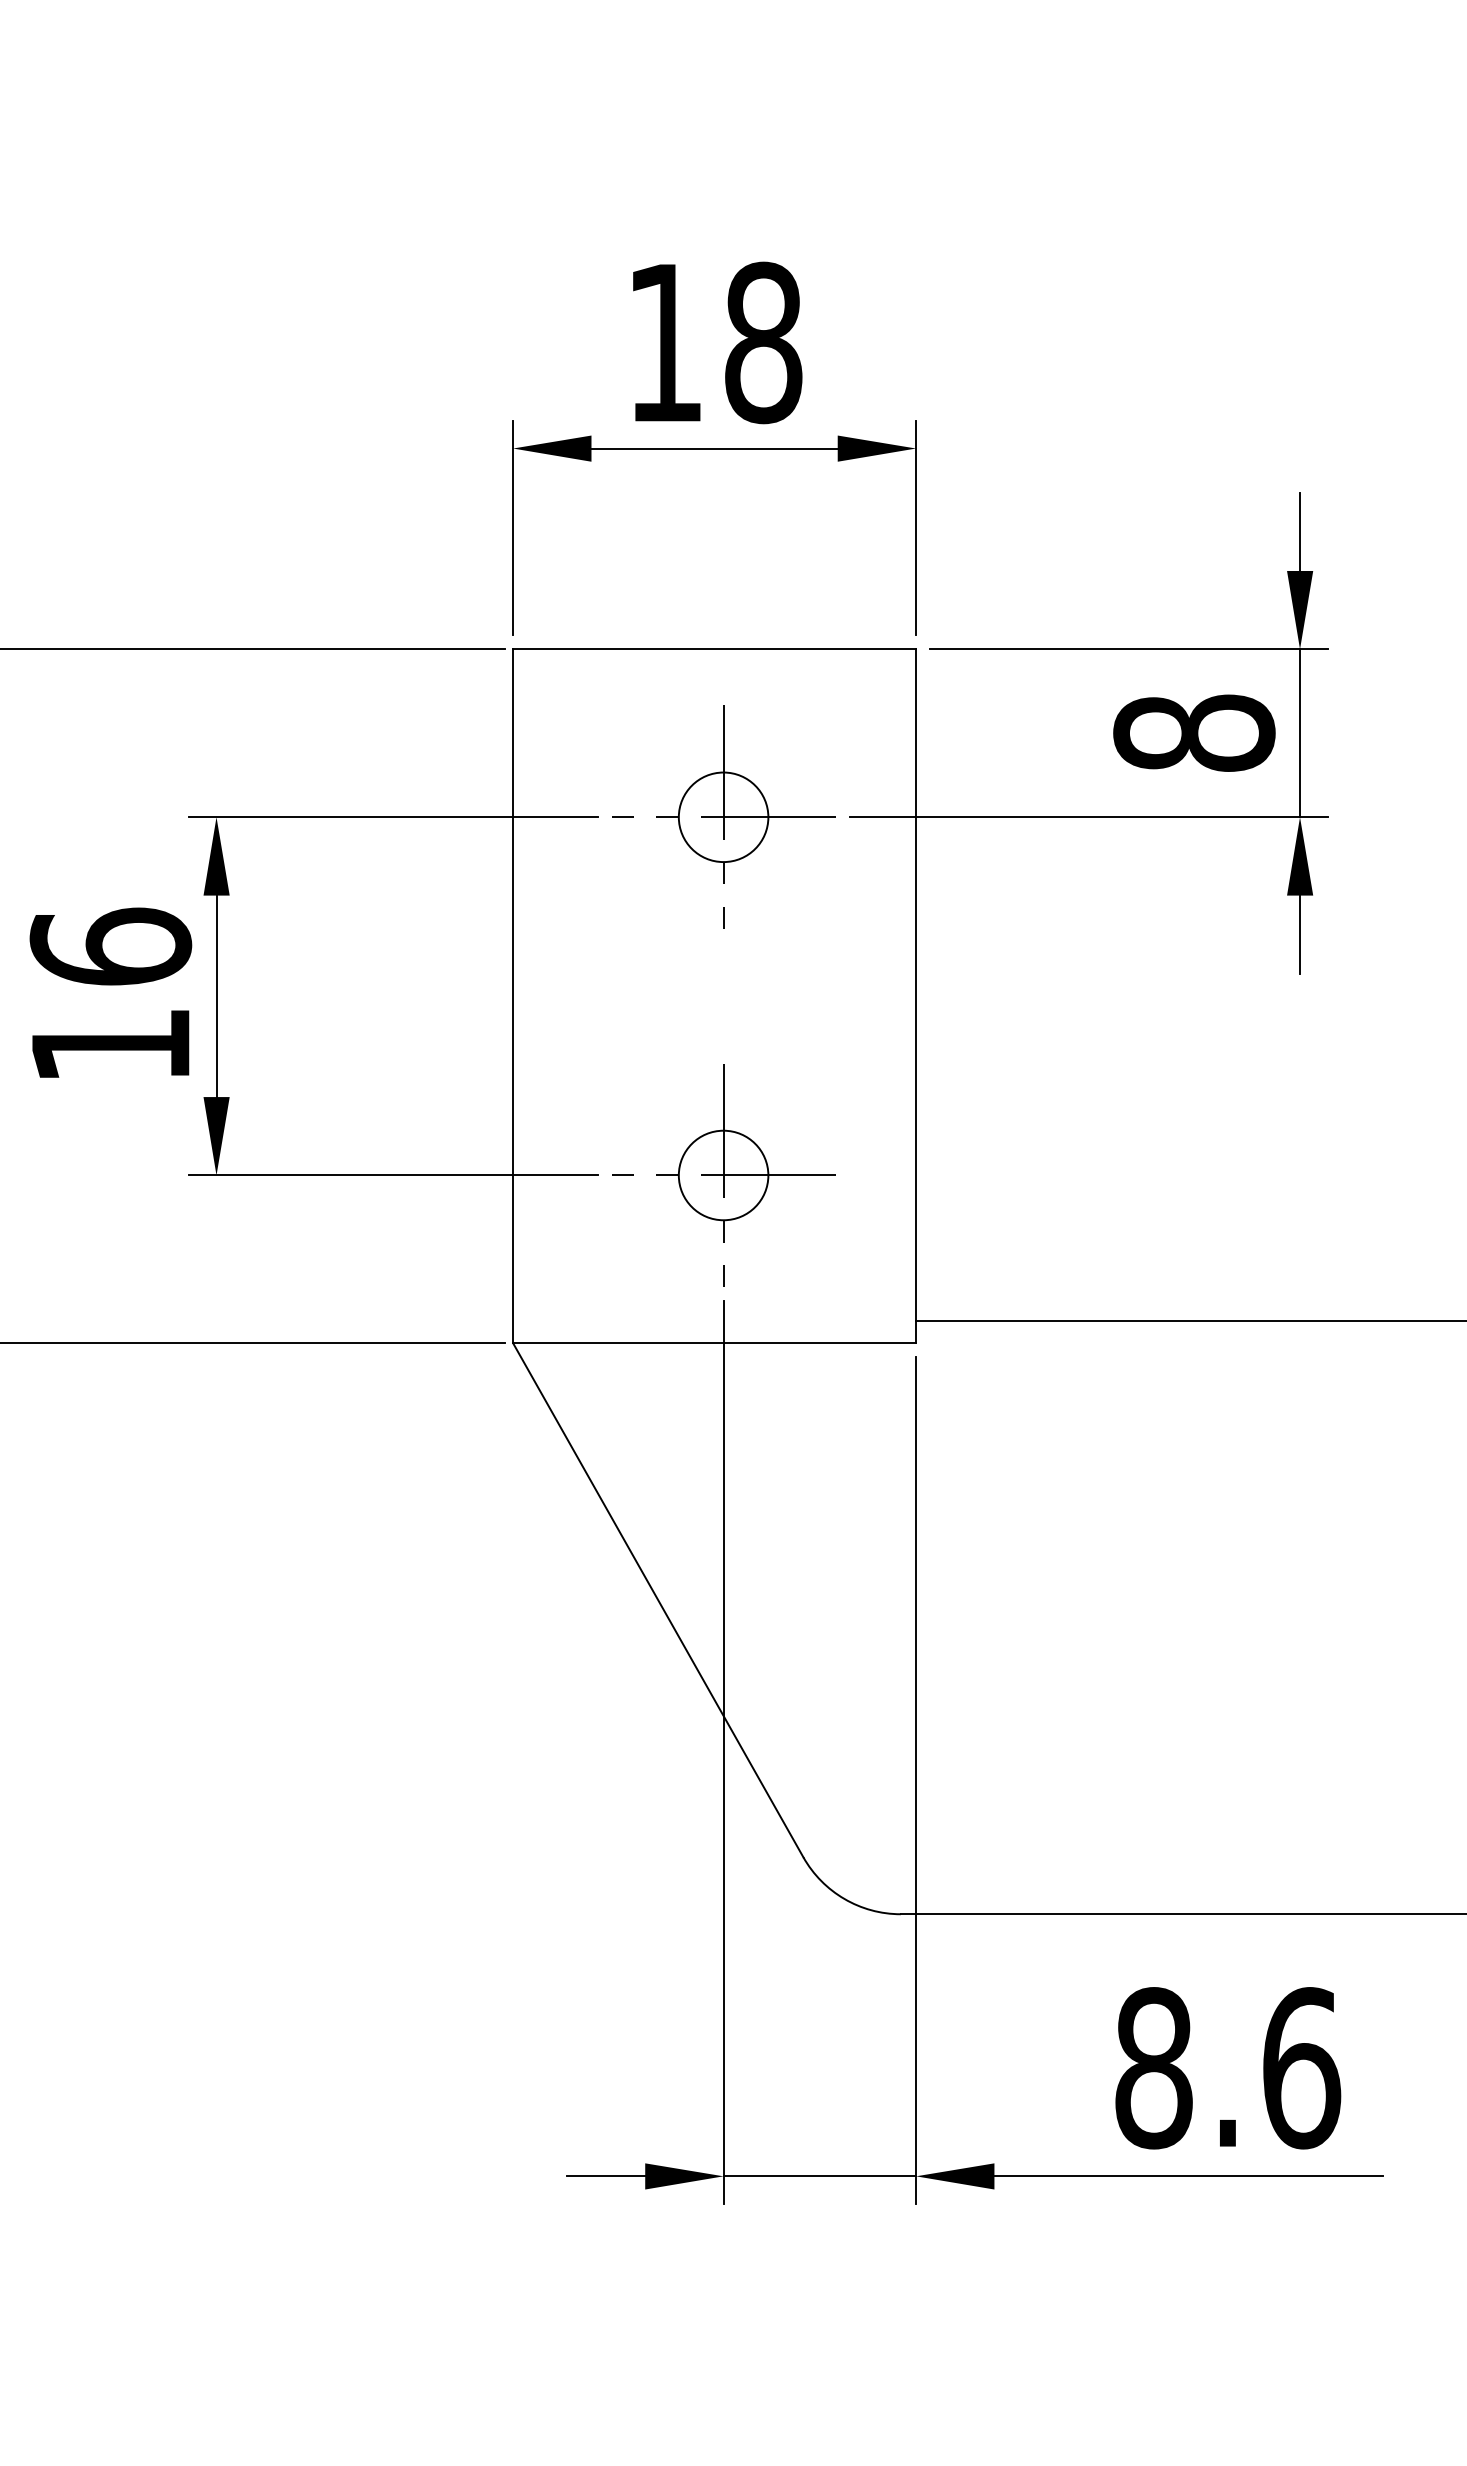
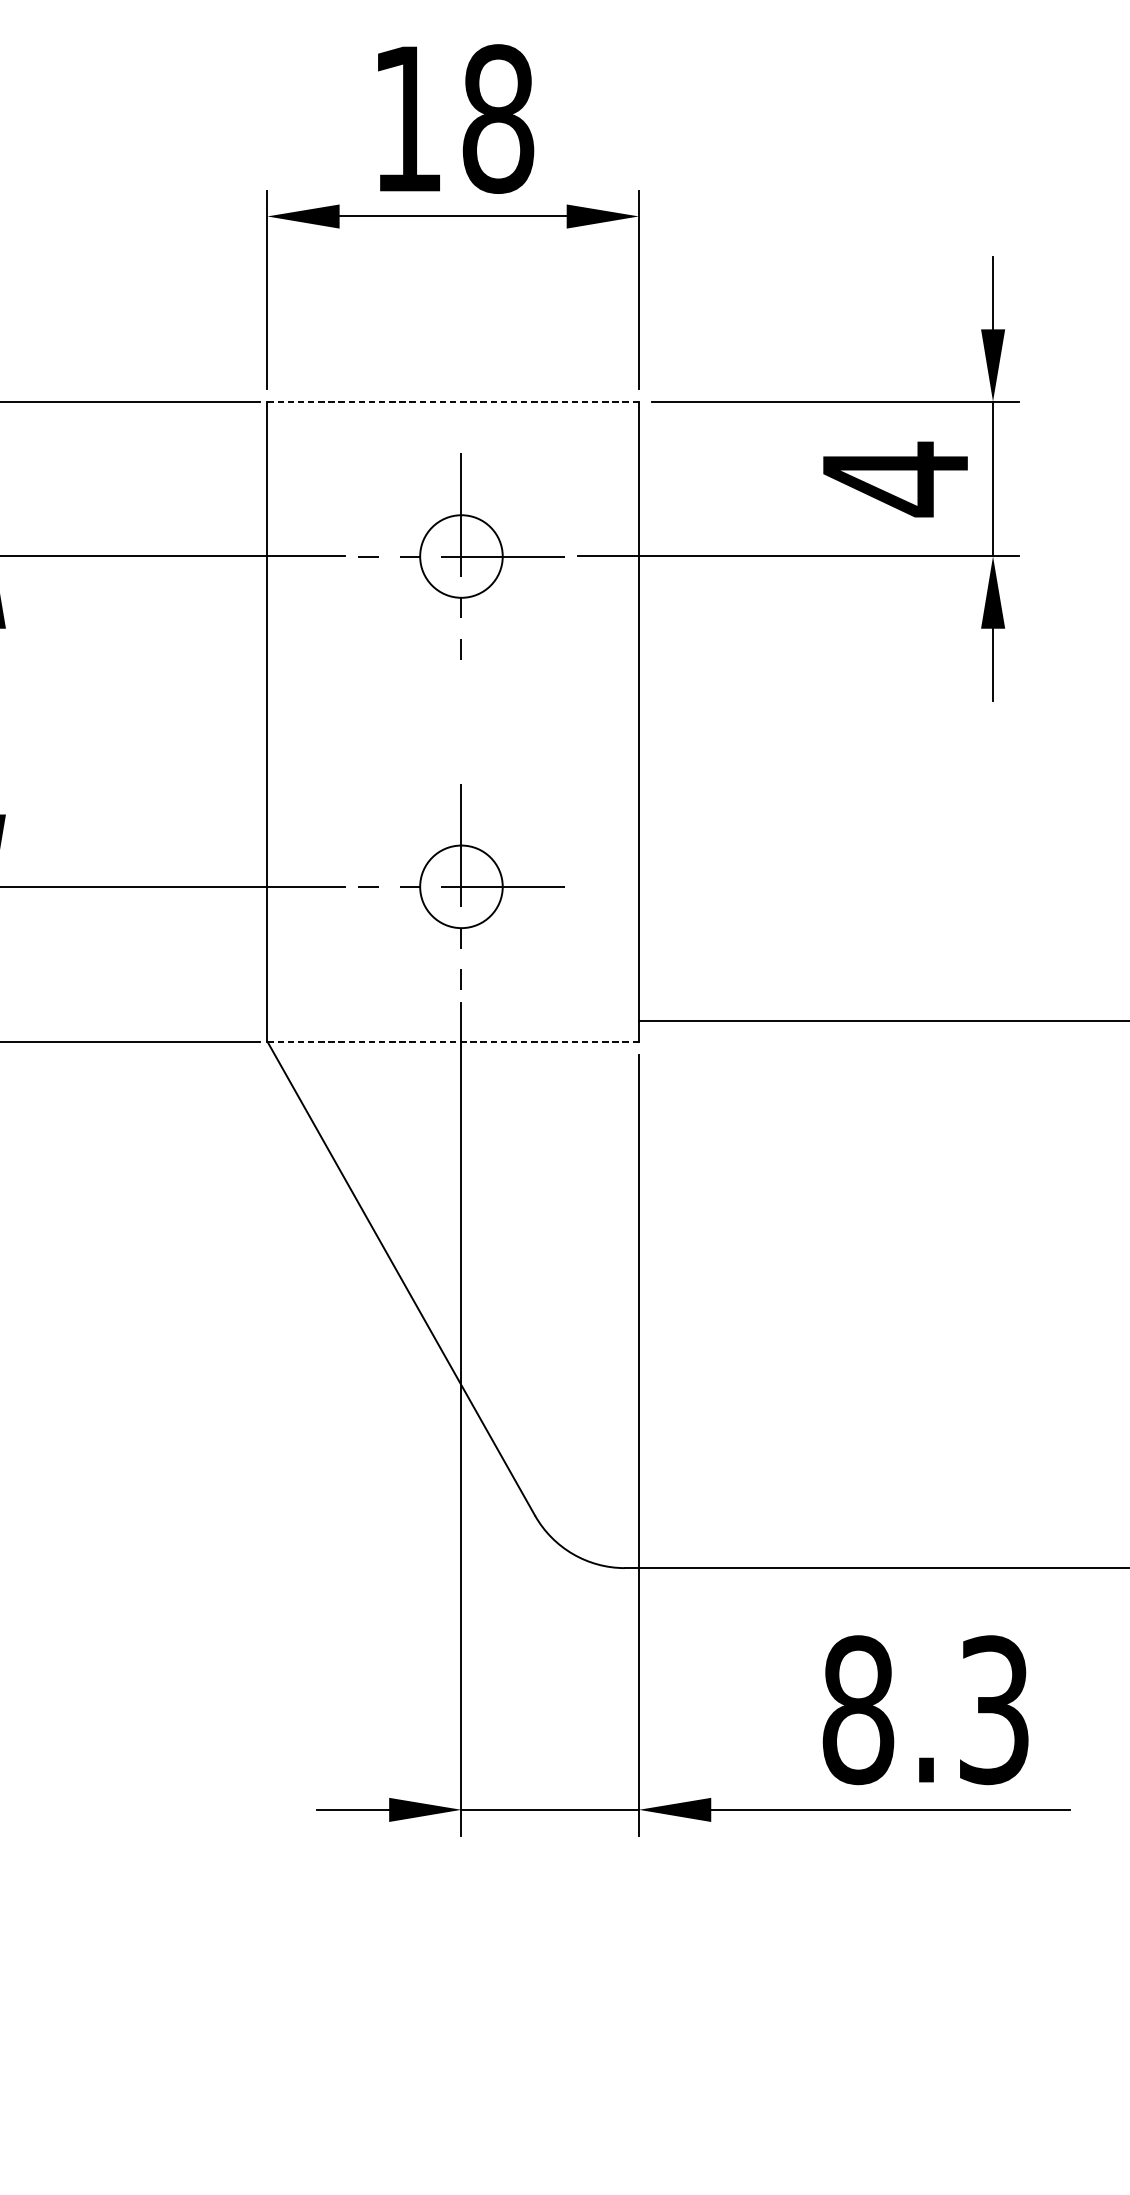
line: (714, 649) -> (453, 401), solid -> dashed
text: (1194, 733) -> (895, 479), 8 -> 4
line: (714, 1343) -> (453, 1041), solid -> dashed
text: (1302, 2068) -> (995, 1710), 8.6 -> 8.3

